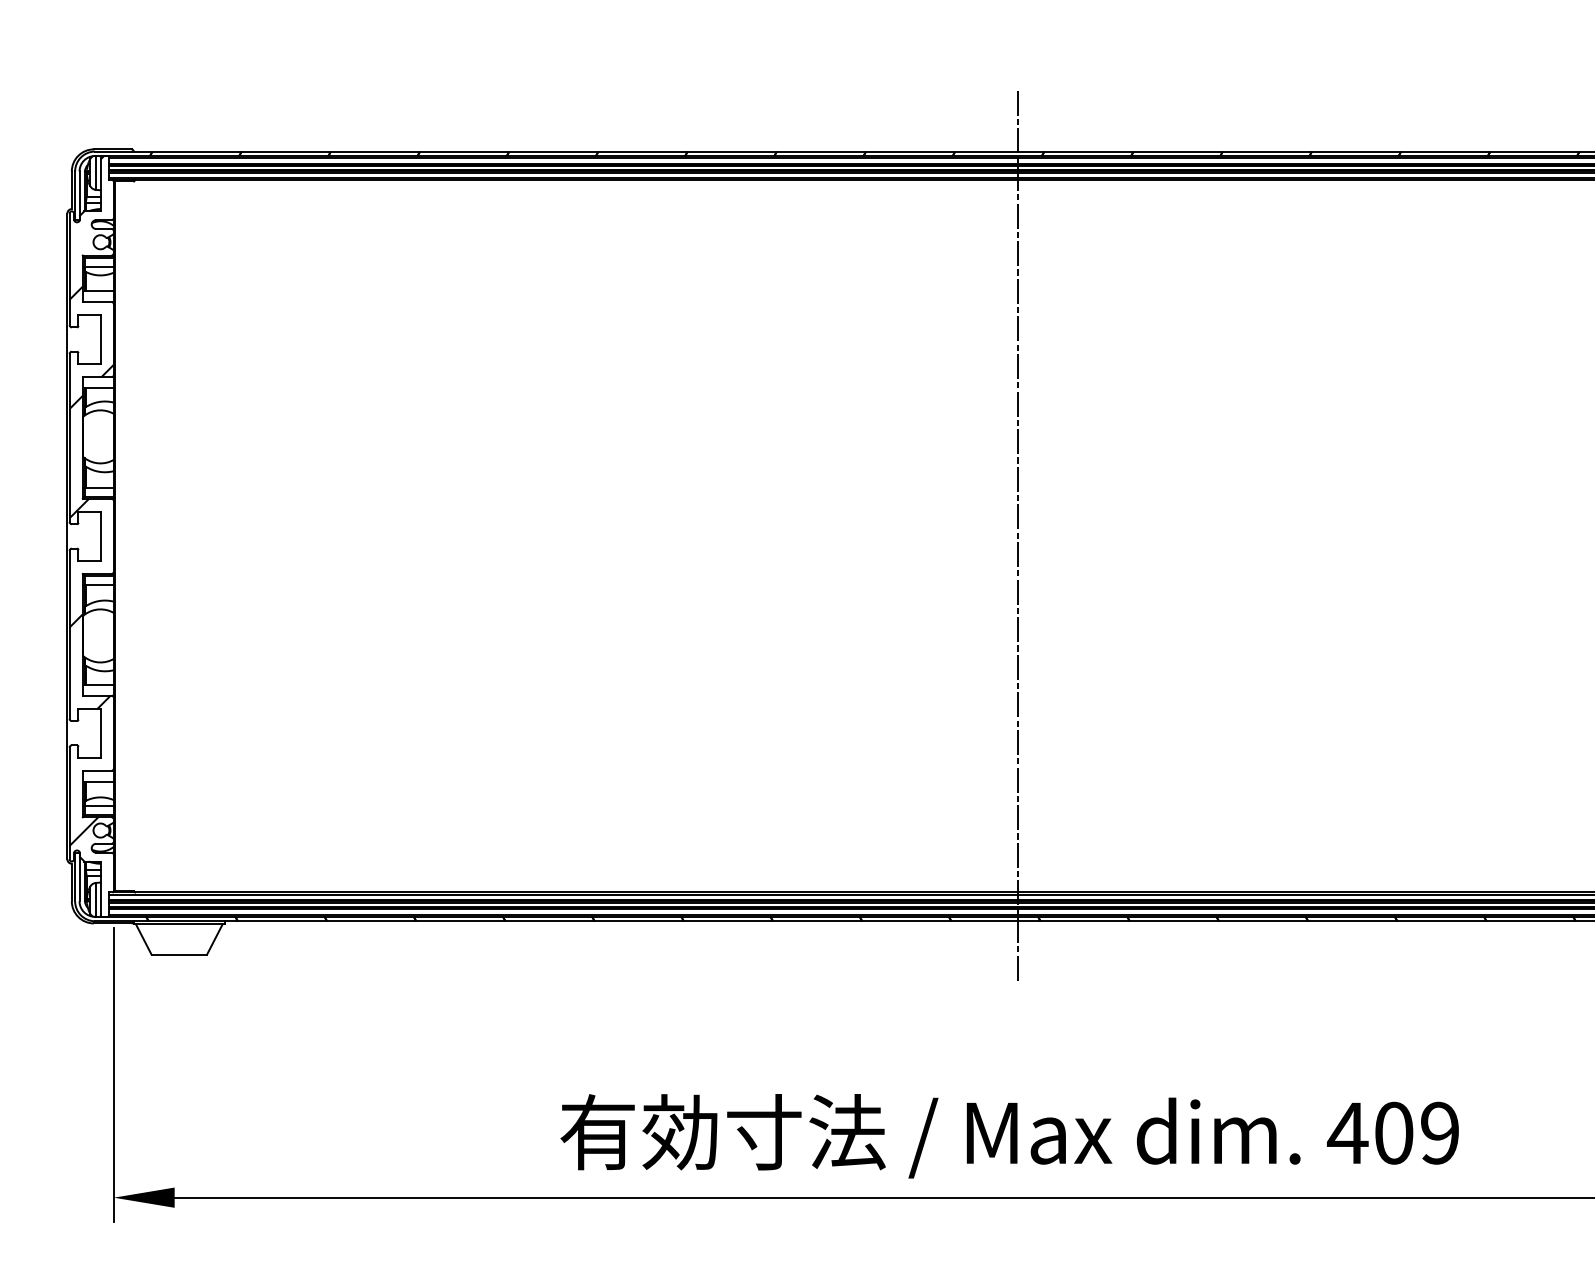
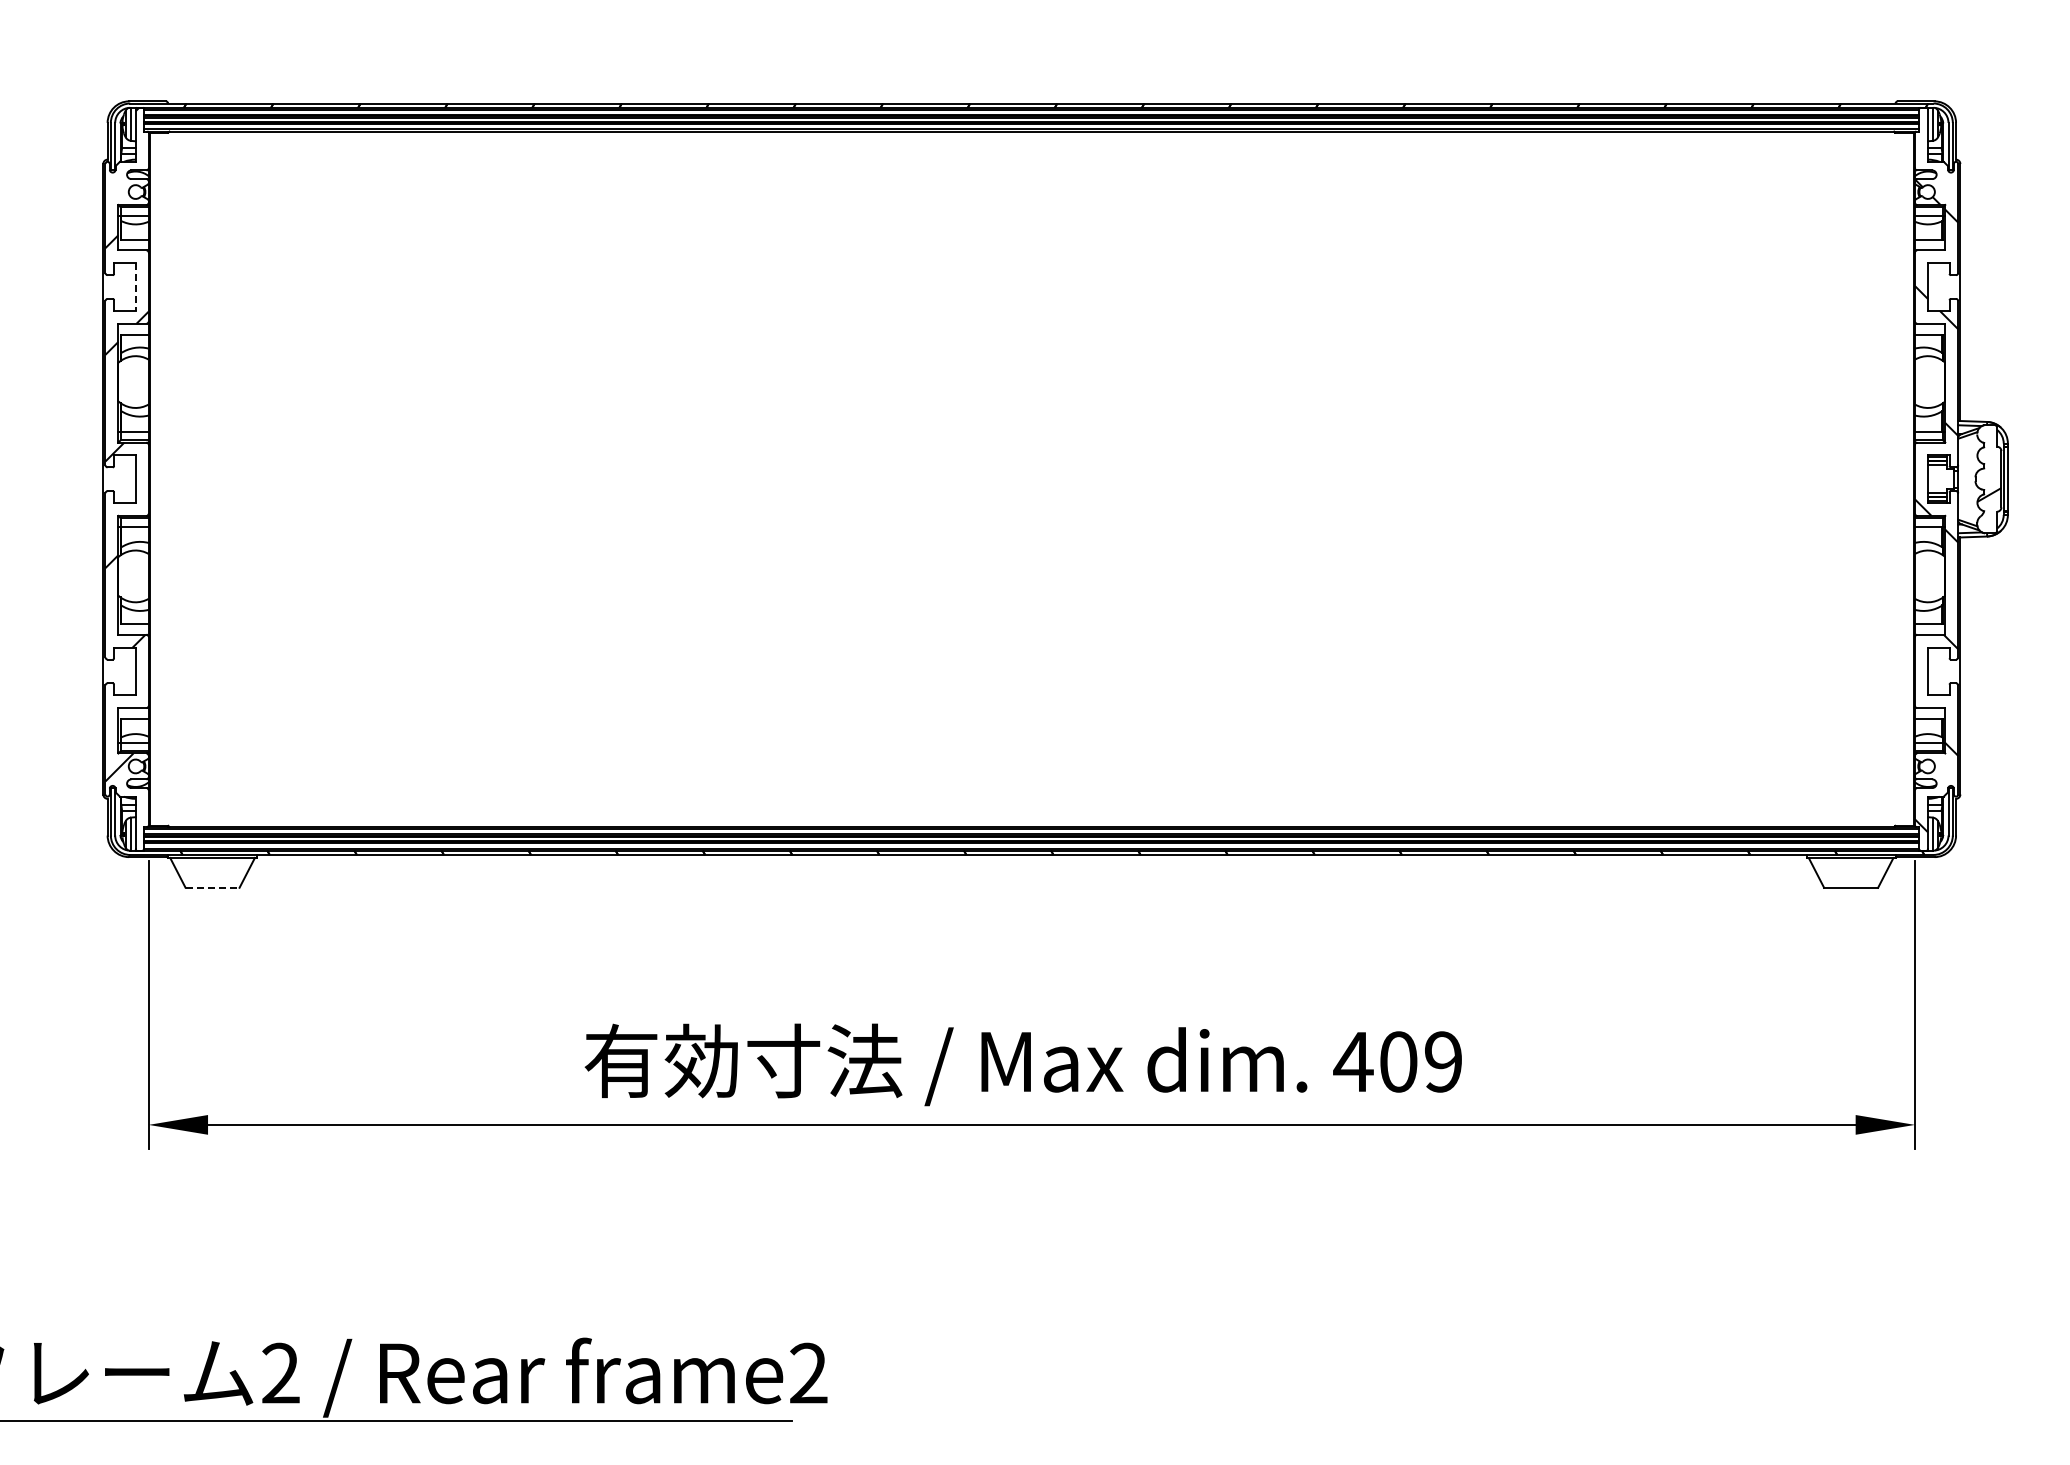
line: (100, 340) -> (135, 287), solid -> dashed
line: (1018, 536) -> (1031, 479), removed
line: (179, 954) -> (212, 887), solid -> dashed

